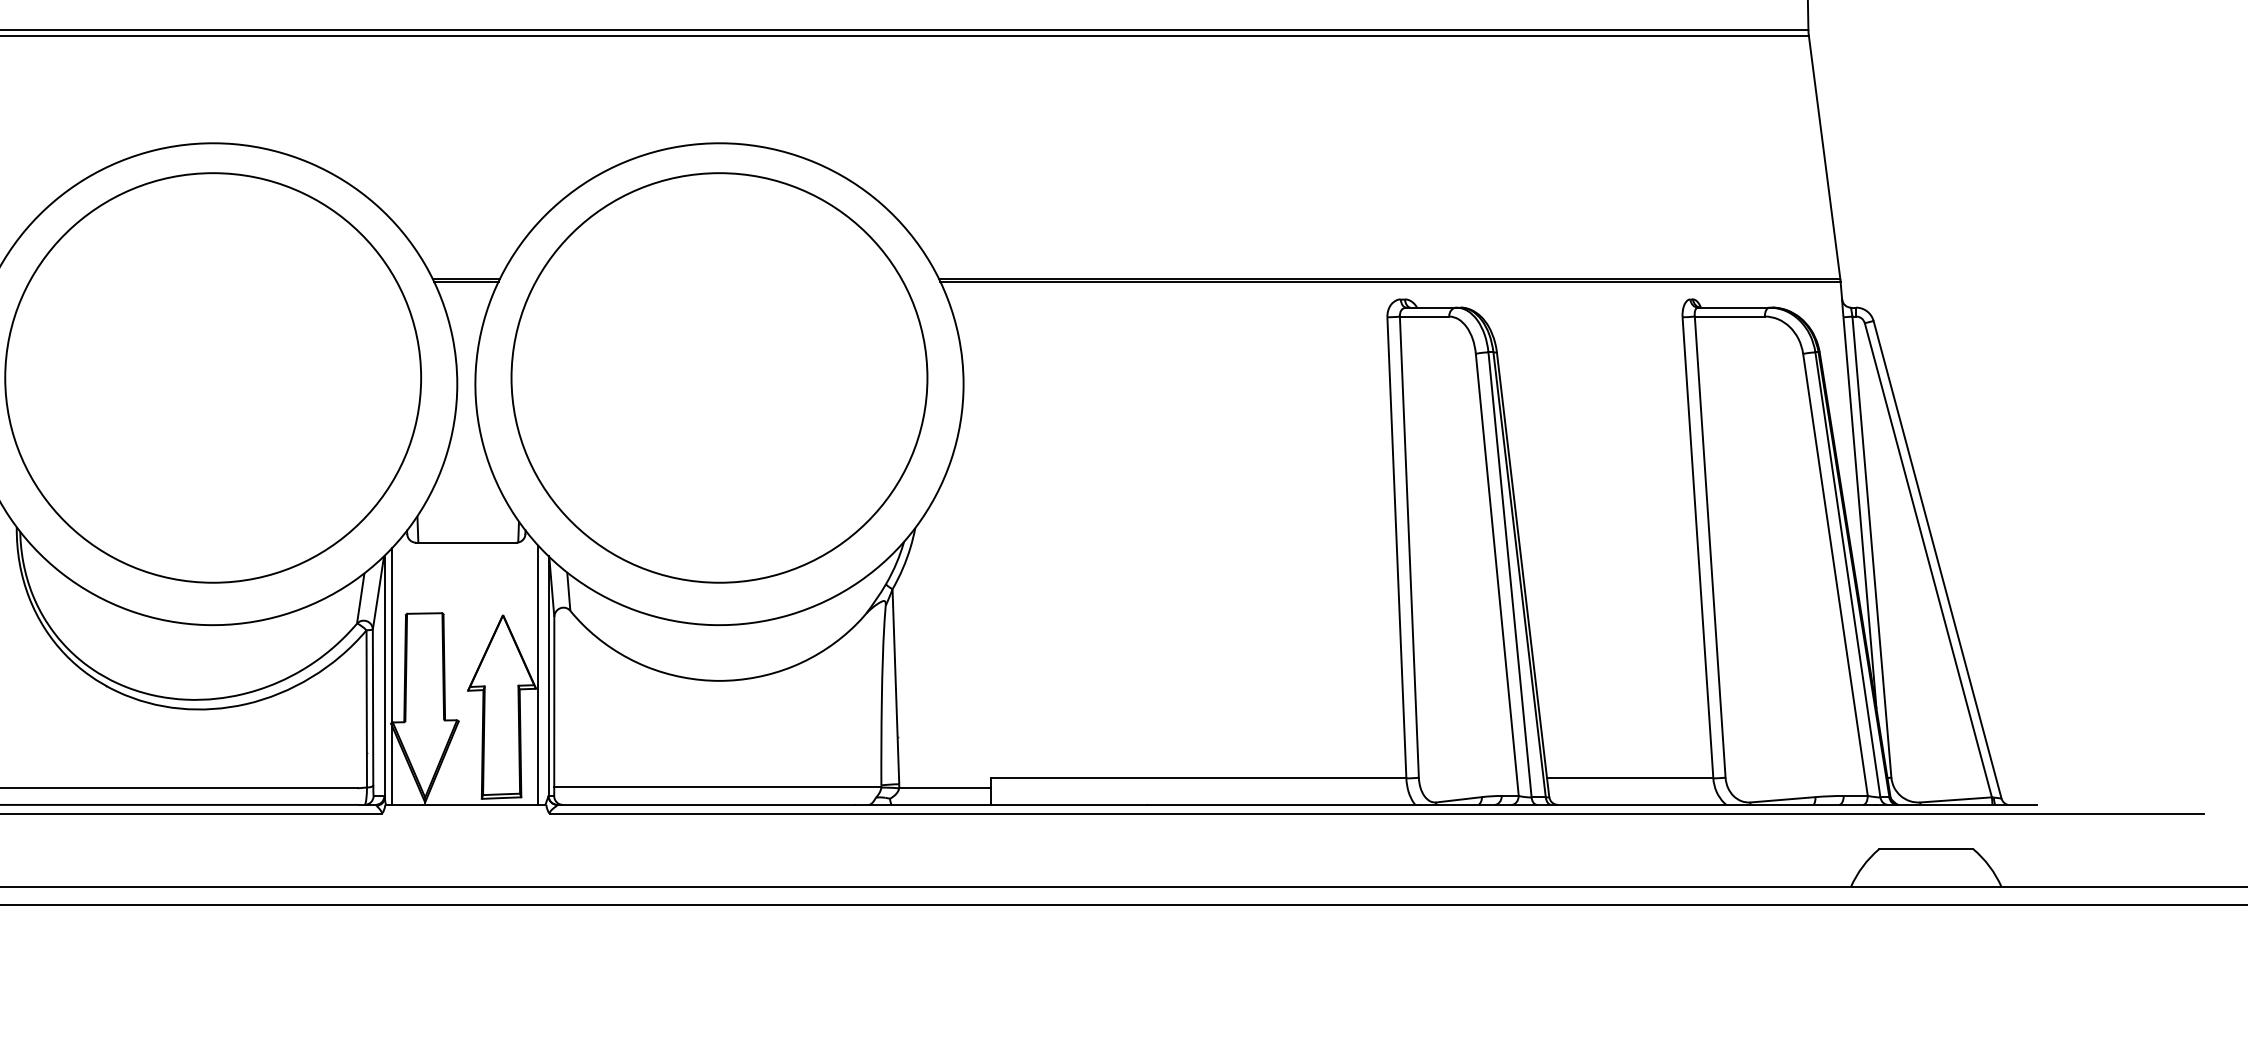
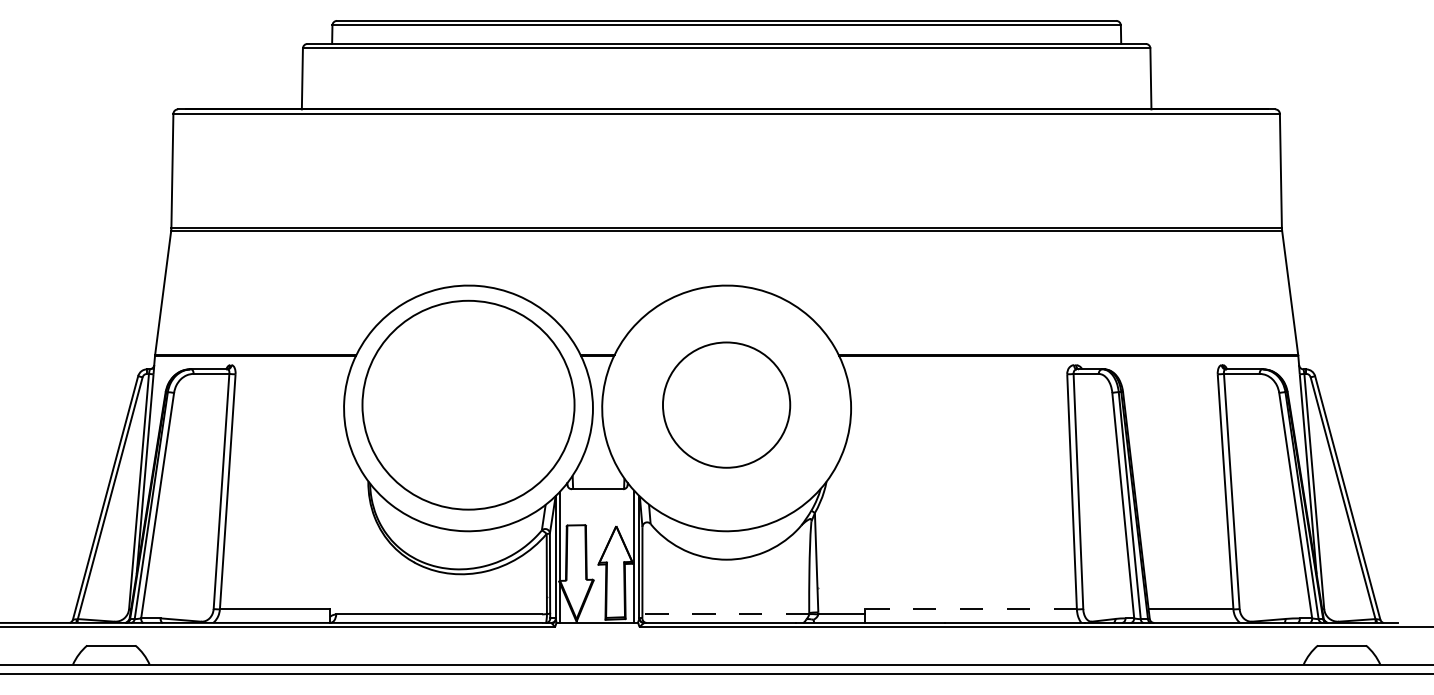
part: (719, 376) -> (726, 404), size x0.6
line: (1197, 778) -> (970, 609), solid -> dashed
line: (717, 788) -> (725, 614), solid -> dashed

